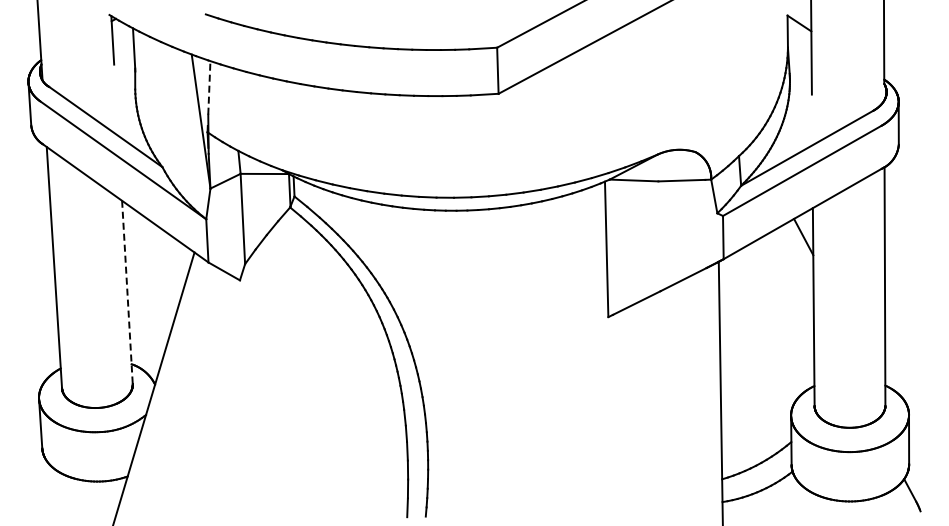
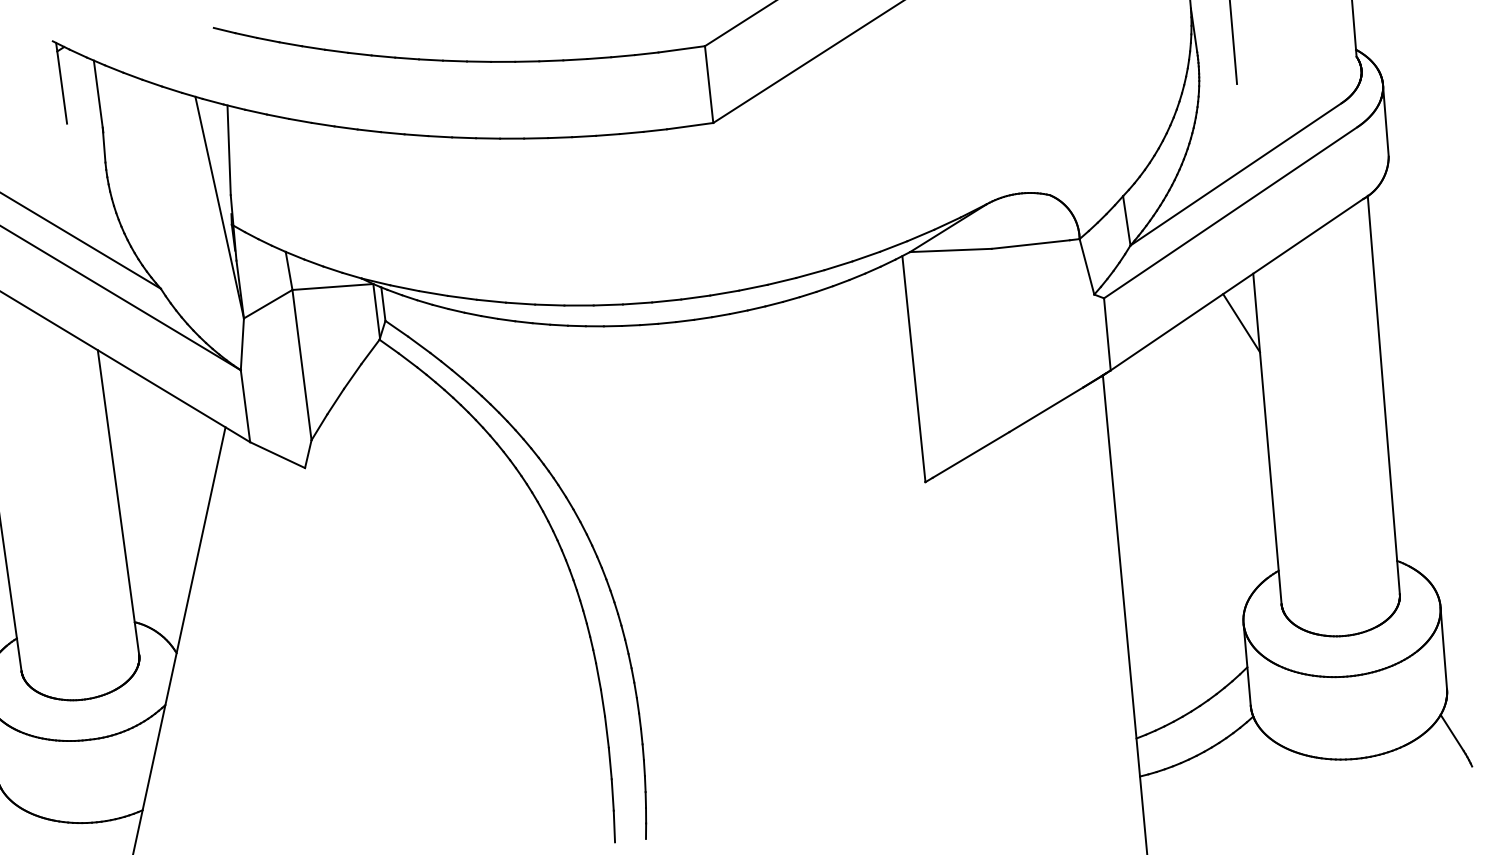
line: (209, 87) -> (229, 149), dashed -> solid
line: (127, 292) -> (118, 502), dashed -> solid

